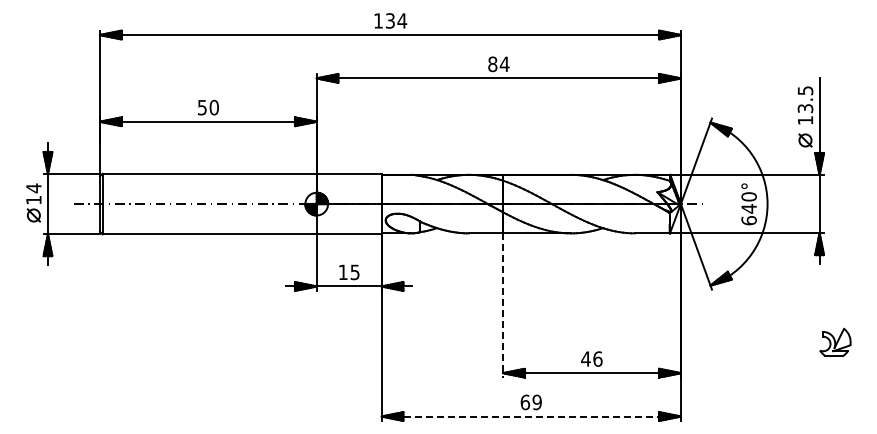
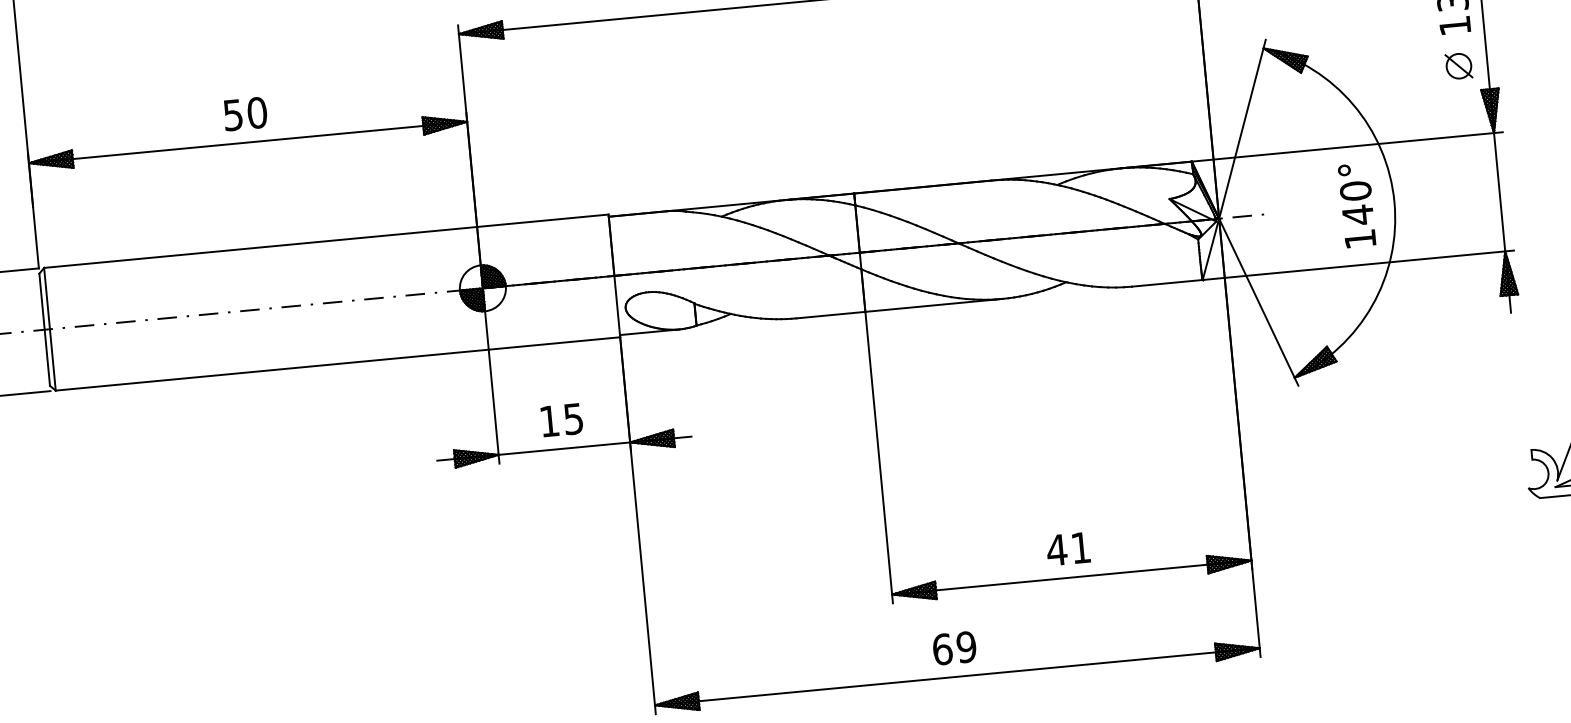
text: (748, 220) -> (1359, 238), 640° -> 140°
line: (503, 305) -> (879, 457), dashed -> solid
text: (597, 358) -> (1080, 546), 46 -> 41
line: (531, 416) -> (957, 676), dashed -> solid

